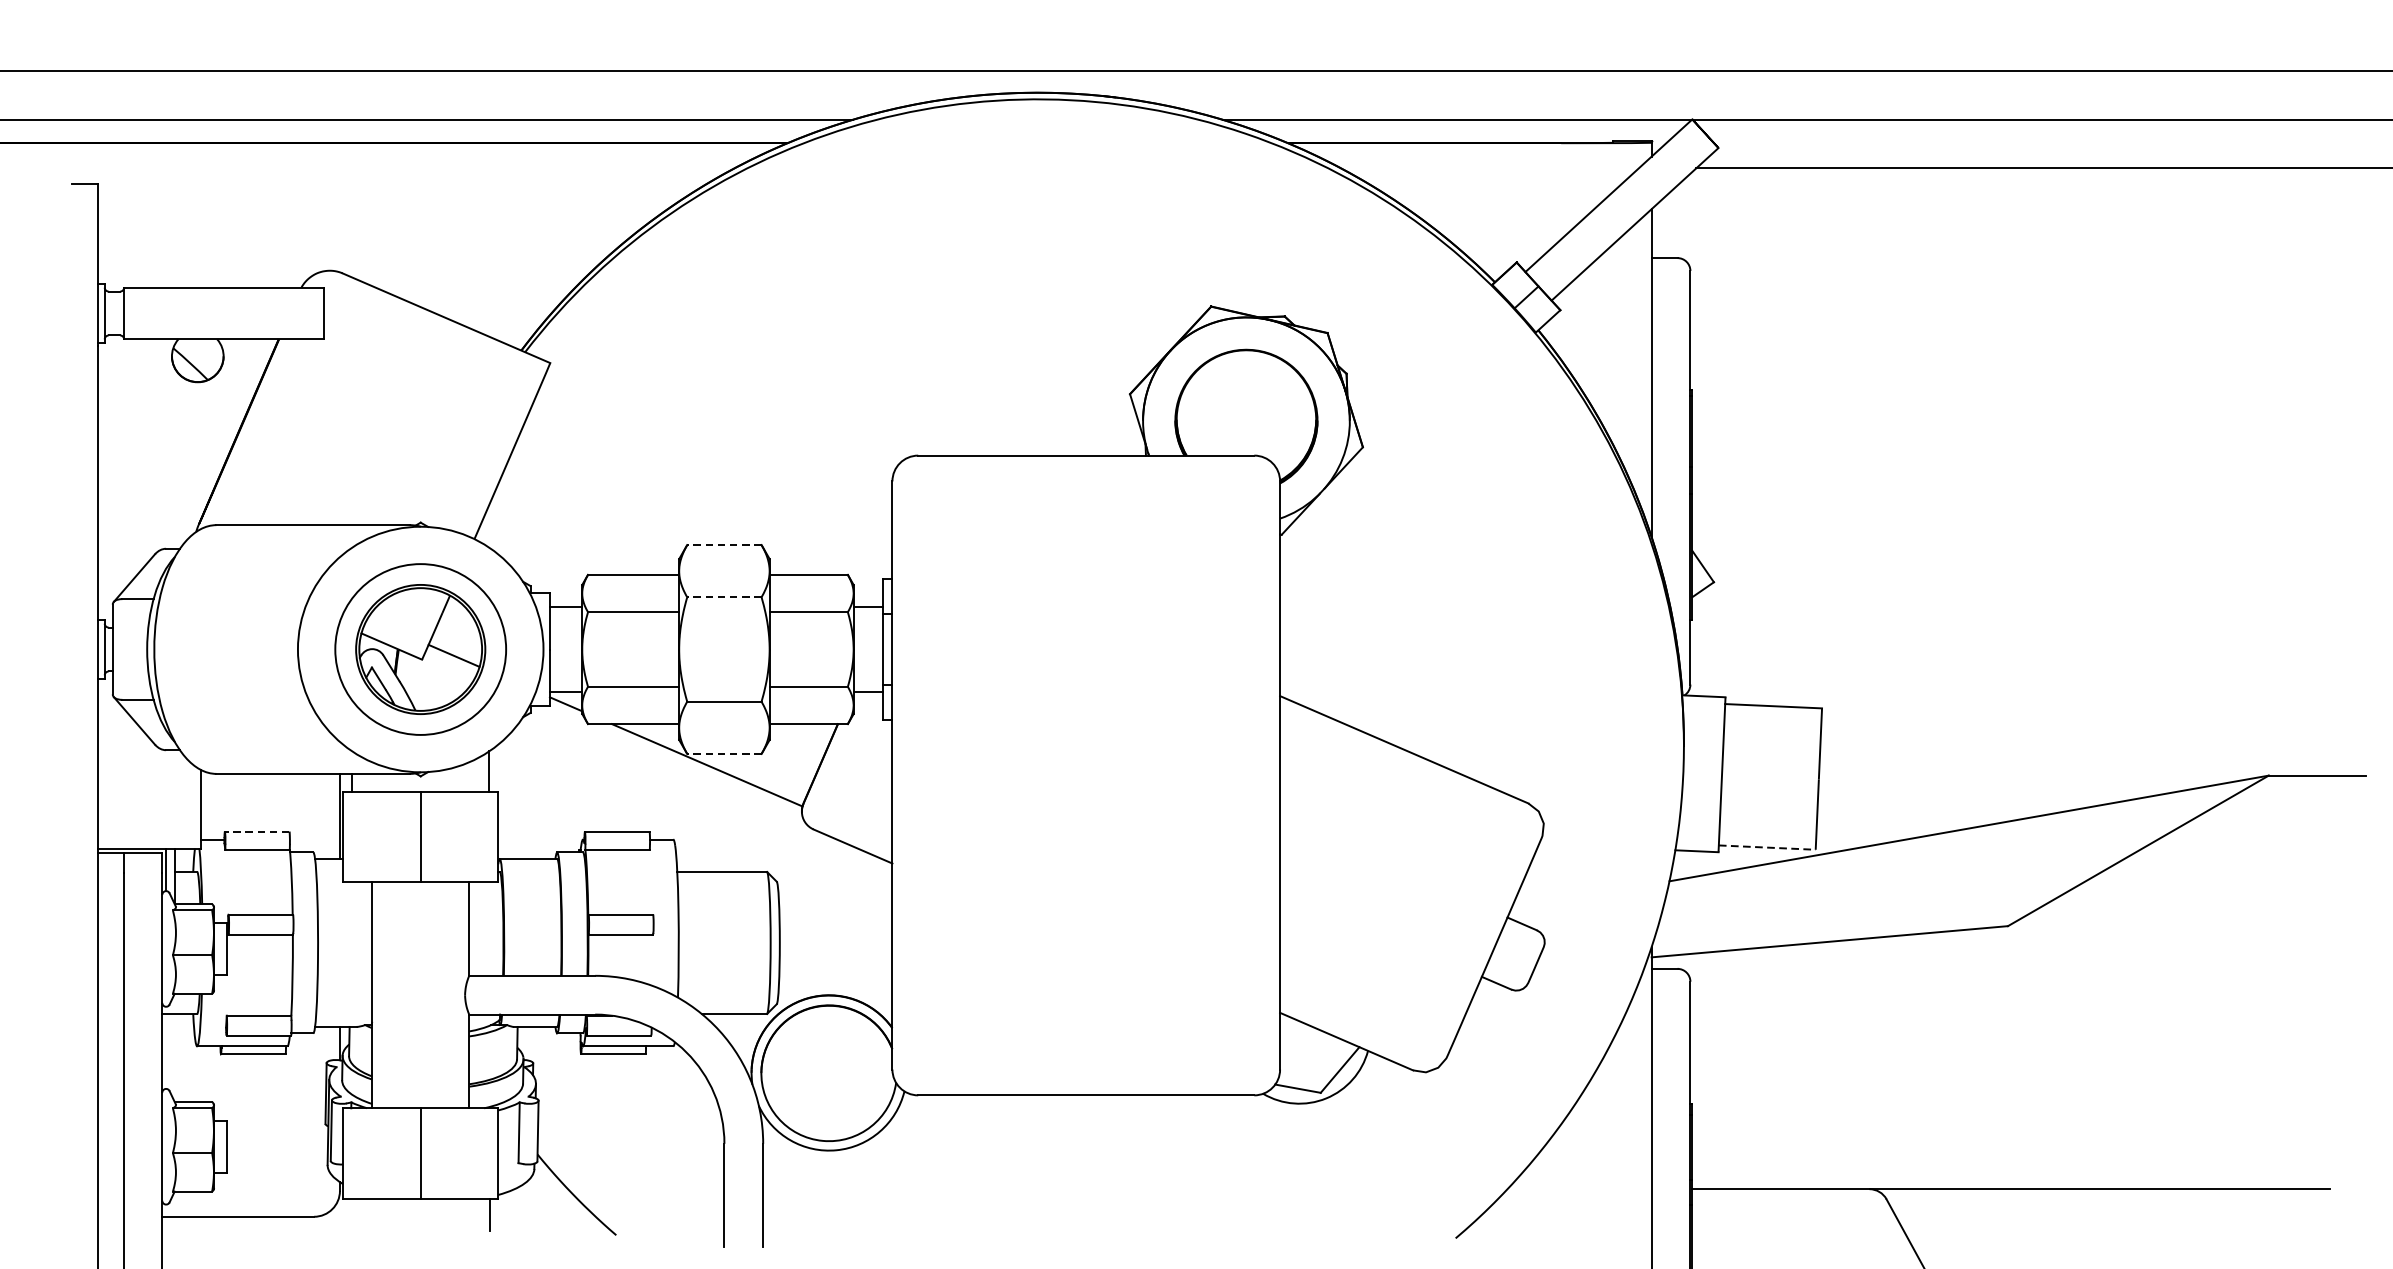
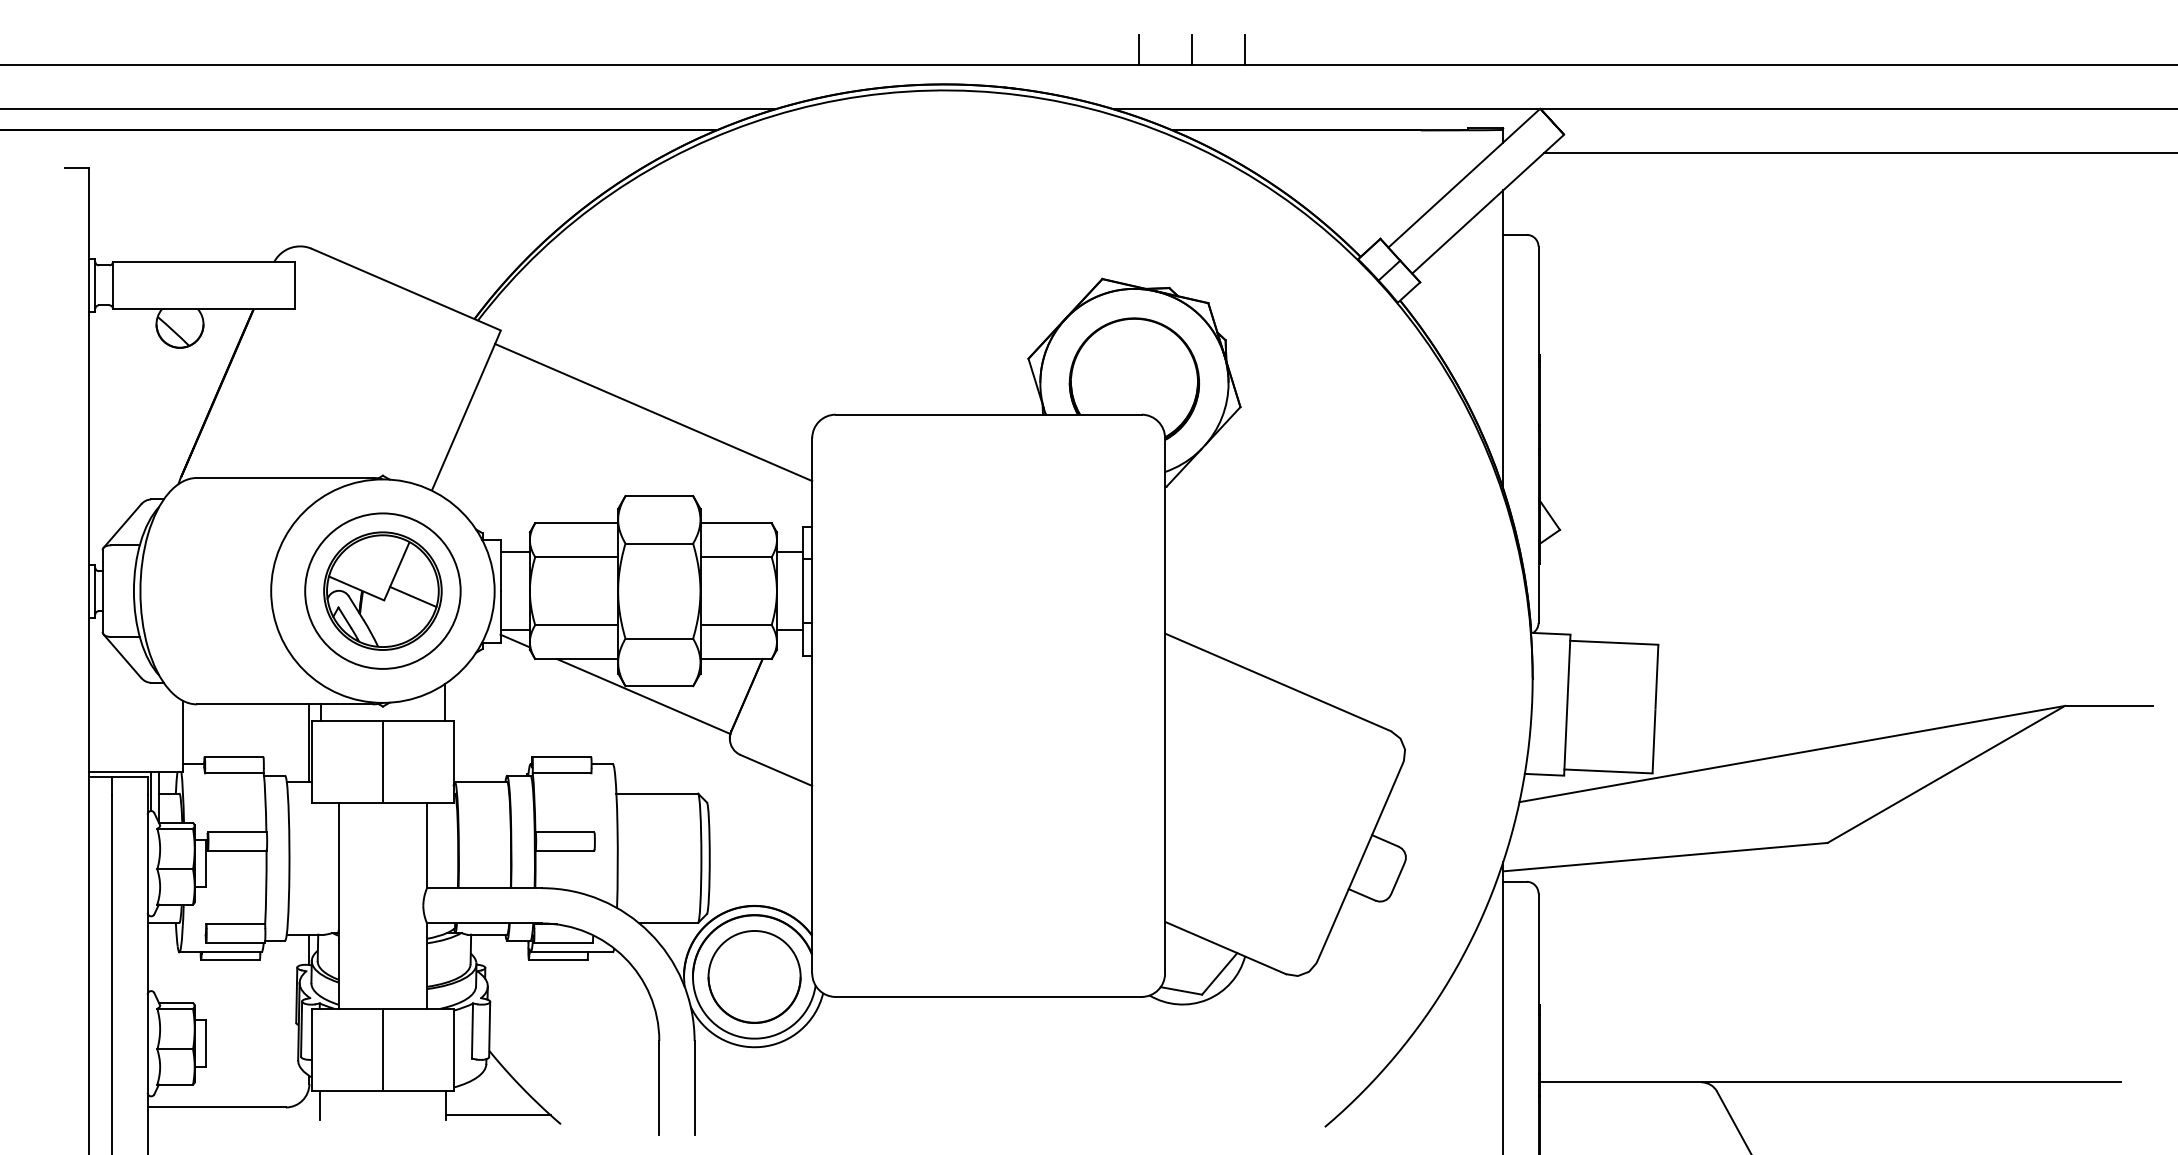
line: (1250, 54) -> (1138, 49), added
line: (1309, 54) -> (1191, 49), added
line: (1367, 54) -> (1244, 49), added
line: (718, 453) -> (653, 412), added
line: (724, 545) -> (659, 496), dashed -> solid
line: (724, 597) -> (659, 543), dashed -> solid
line: (724, 754) -> (659, 686), dashed -> solid
line: (256, 831) -> (233, 756), dashed -> solid
line: (1768, 847) -> (1609, 771), dashed -> solid
circle: (828, 1072) -> (754, 976), added
line: (352, 1214) -> (320, 1105), added
line: (546, 1225) -> (497, 1115), added

